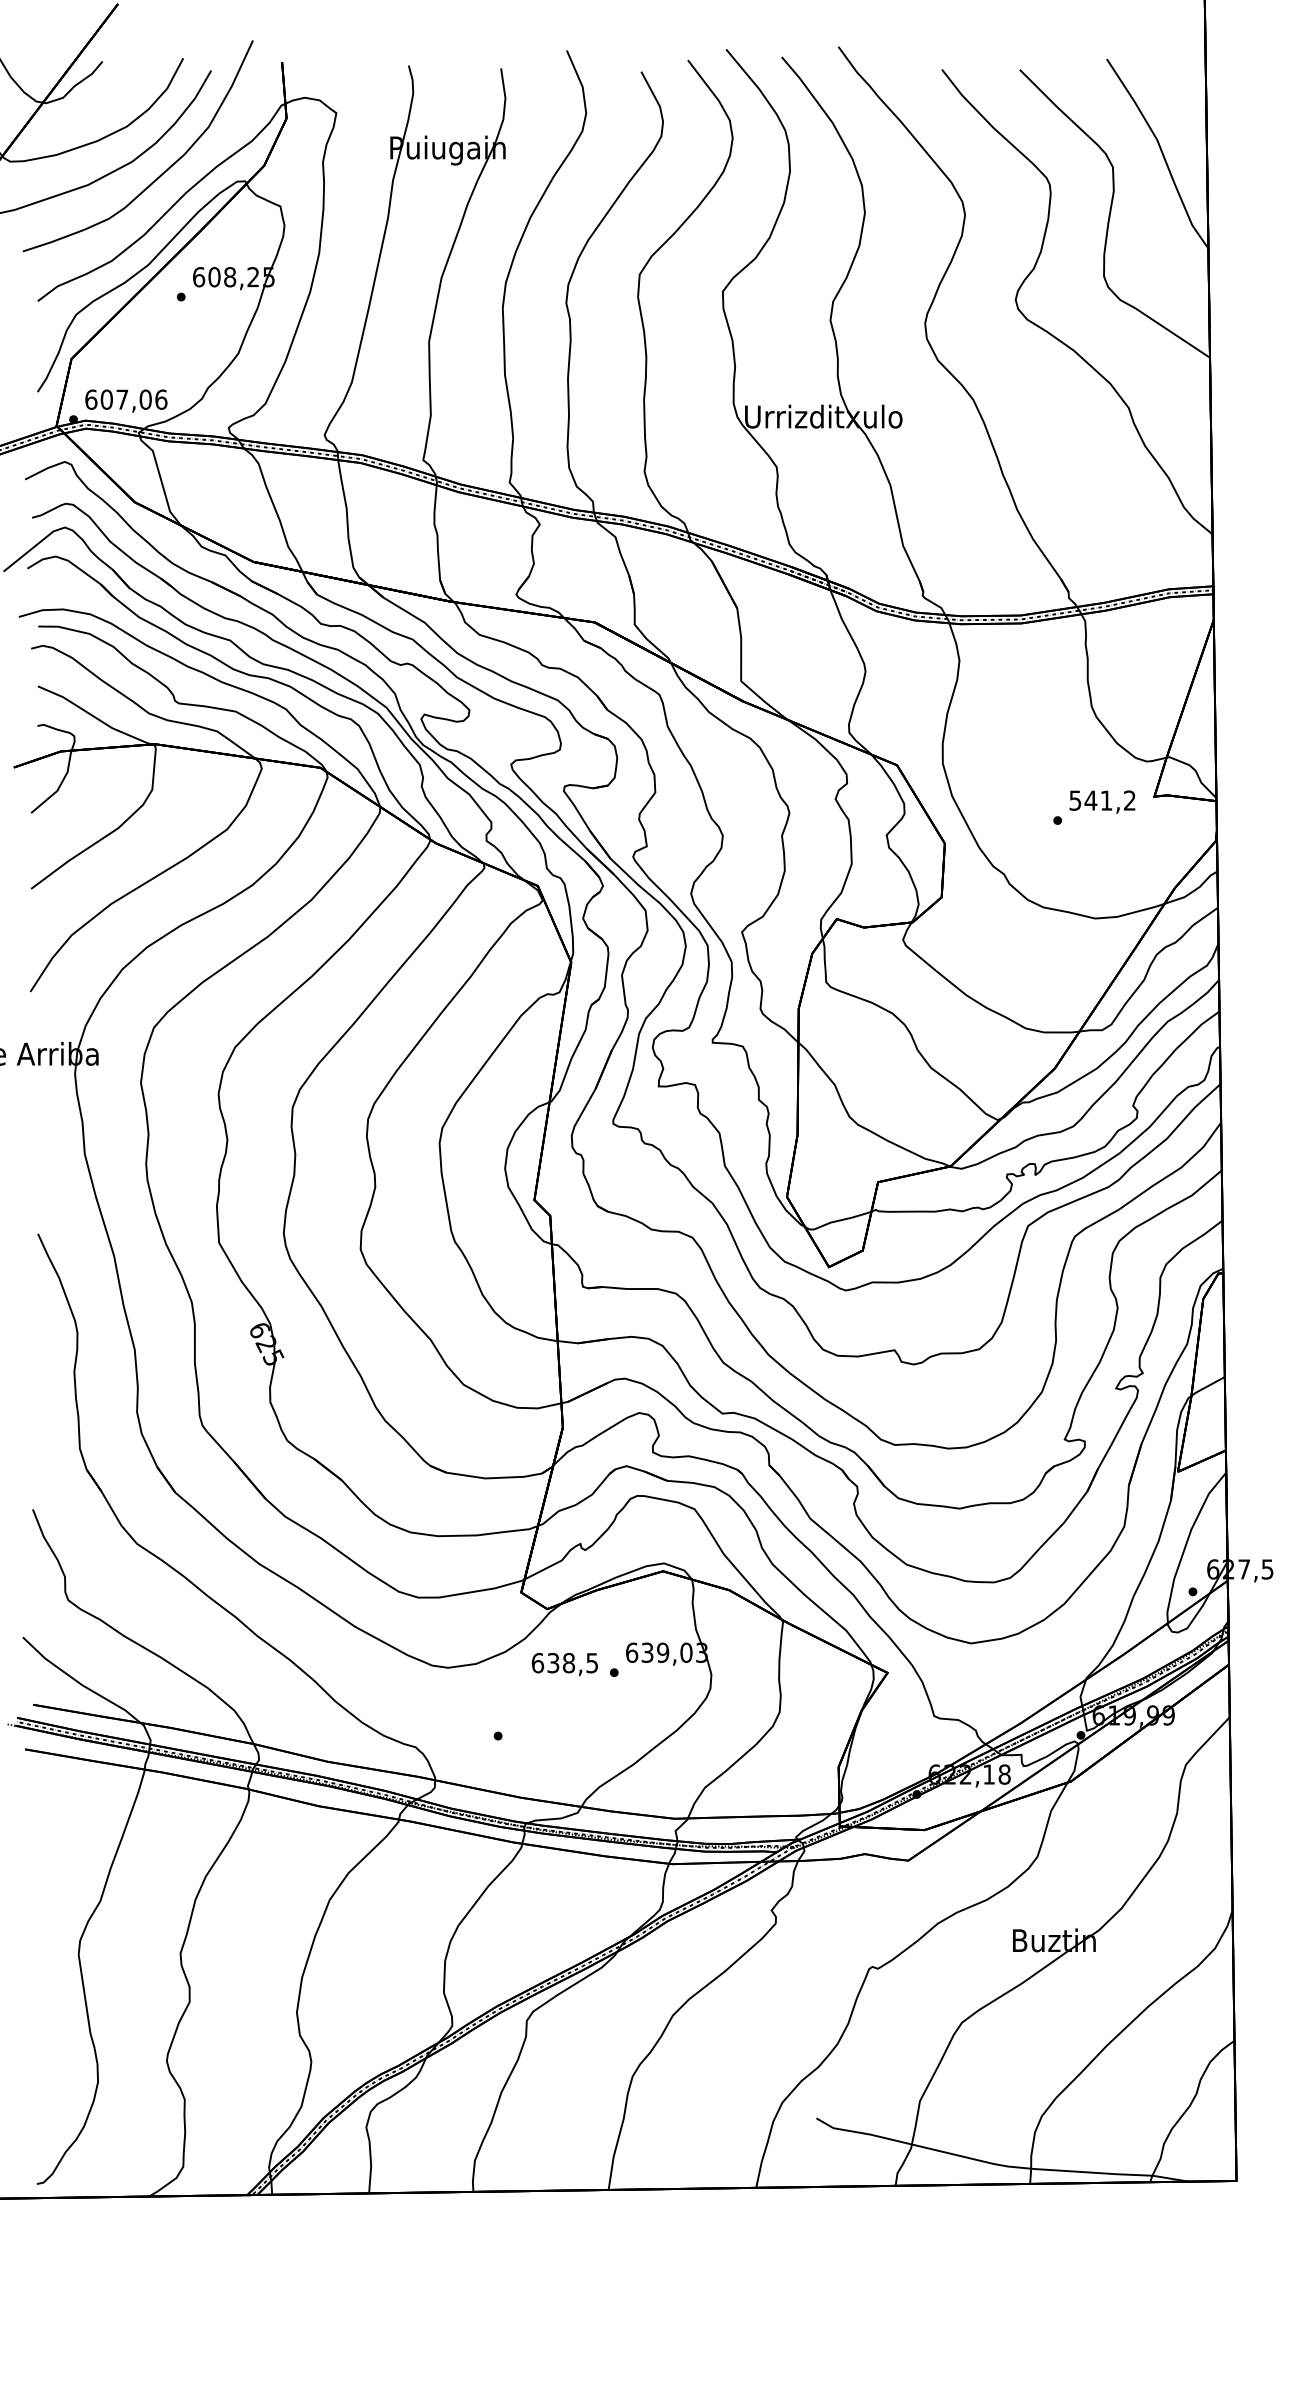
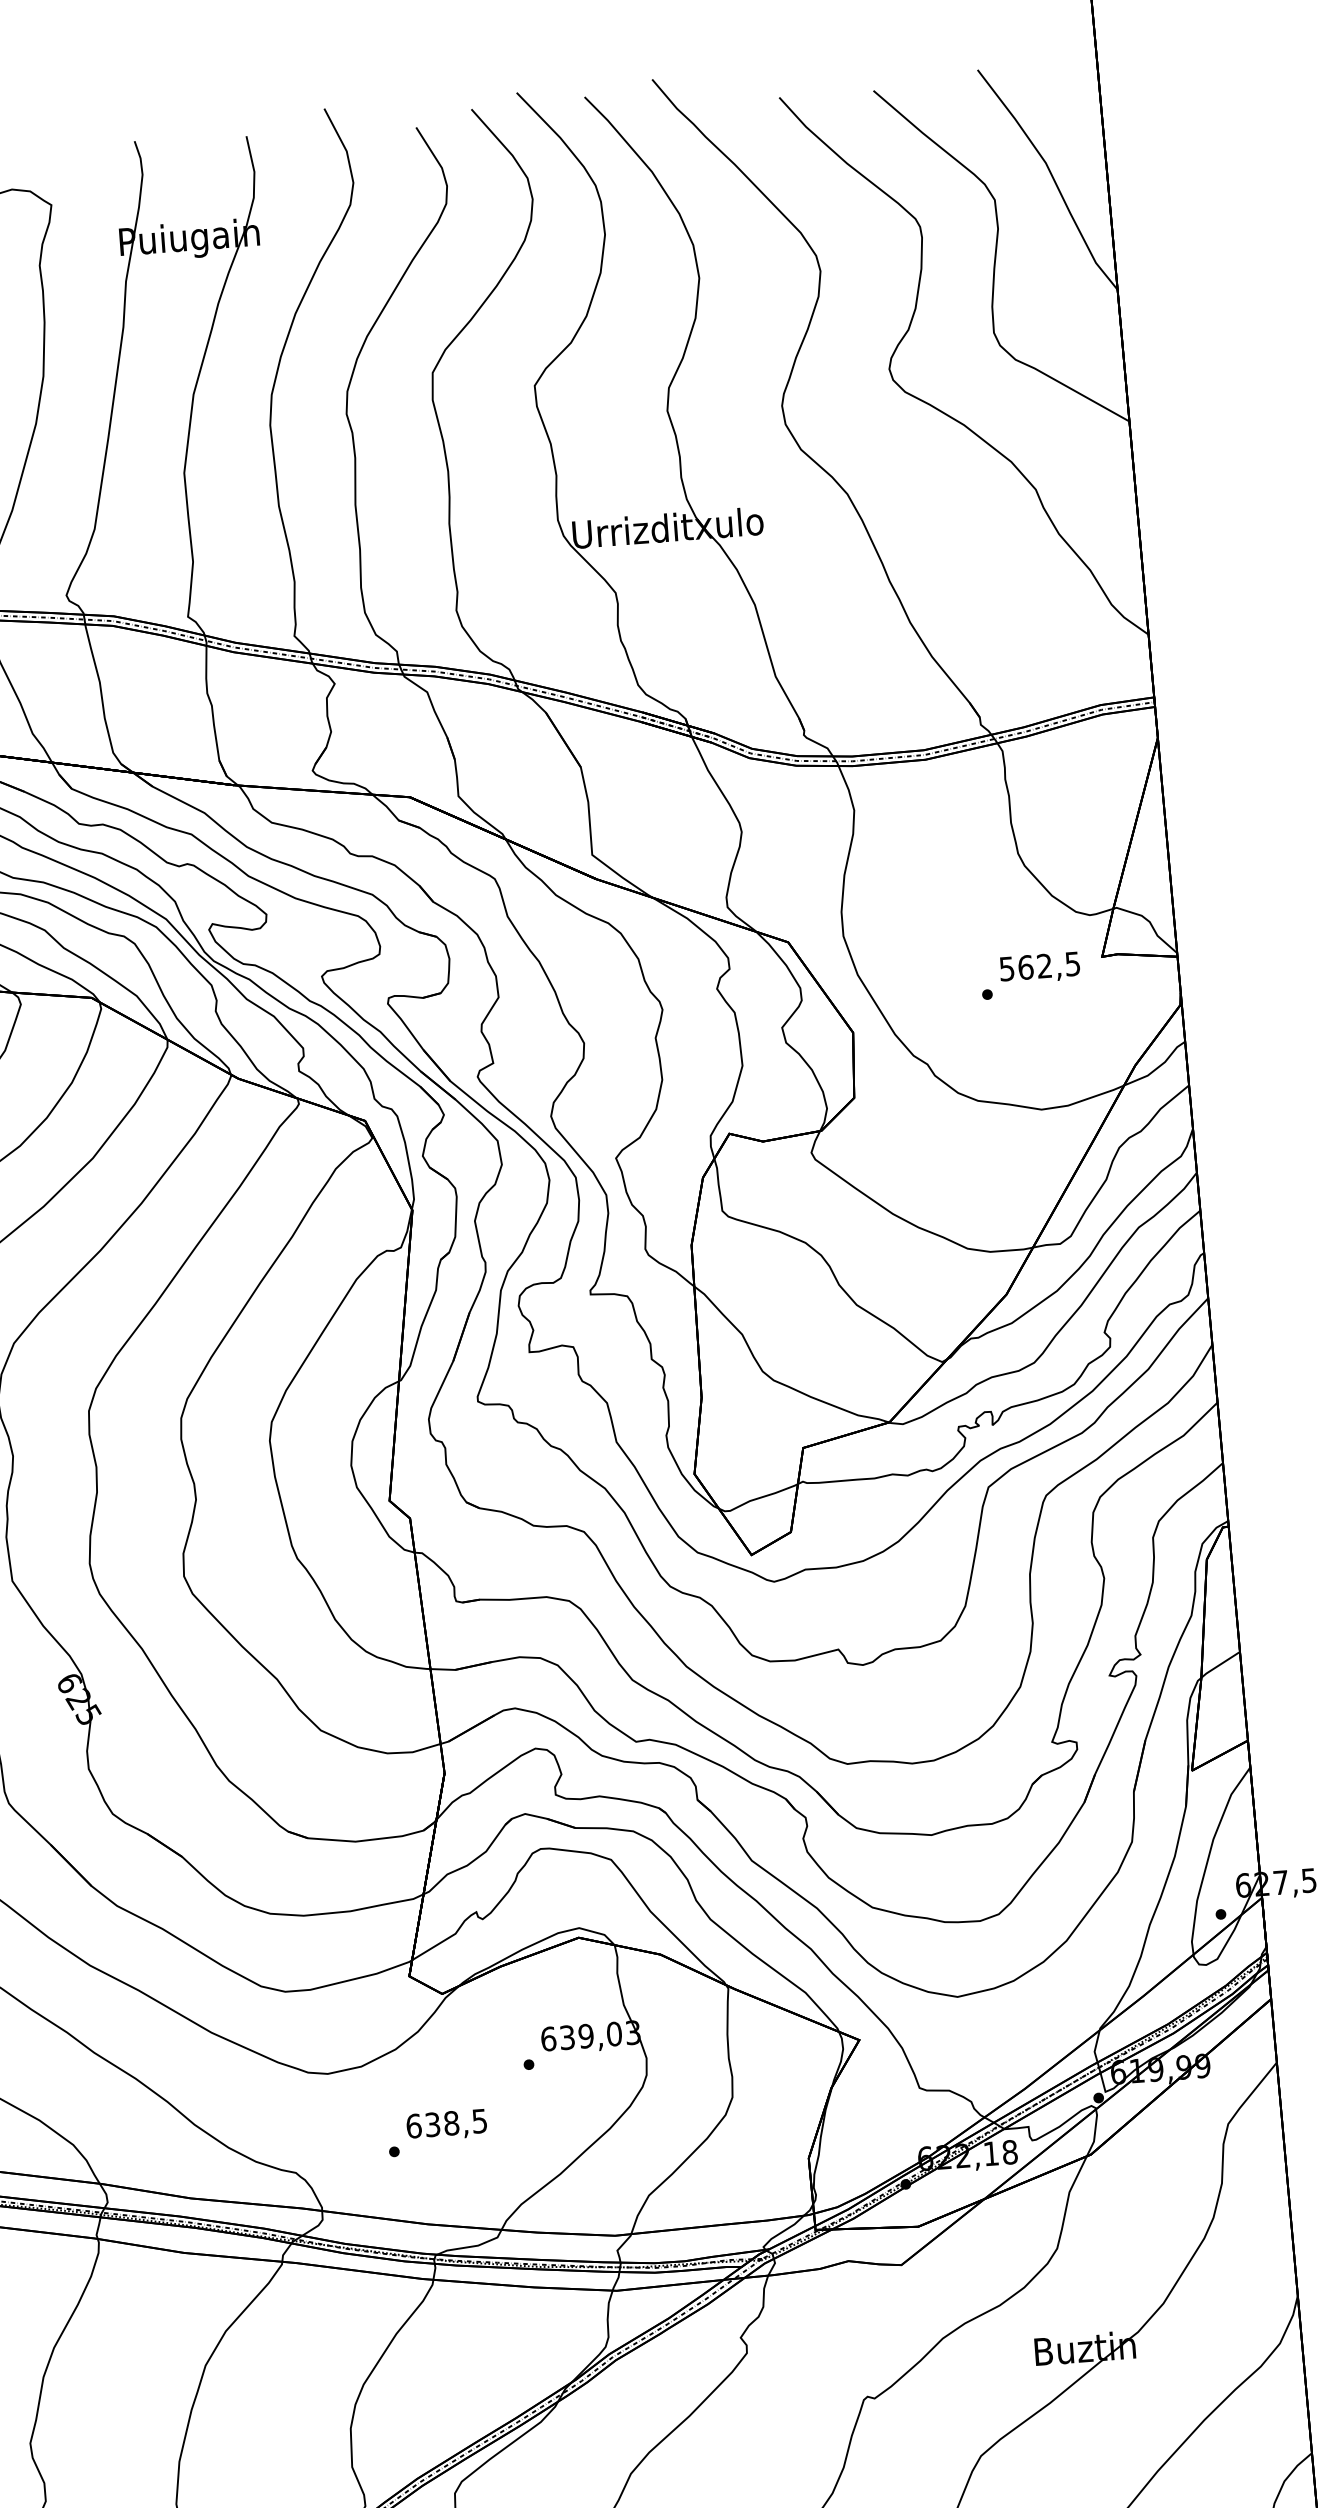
text: (1109, 800) -> (1048, 965), 541,2 -> 562,5
text: (564, 1664) -> (446, 2125), moved

